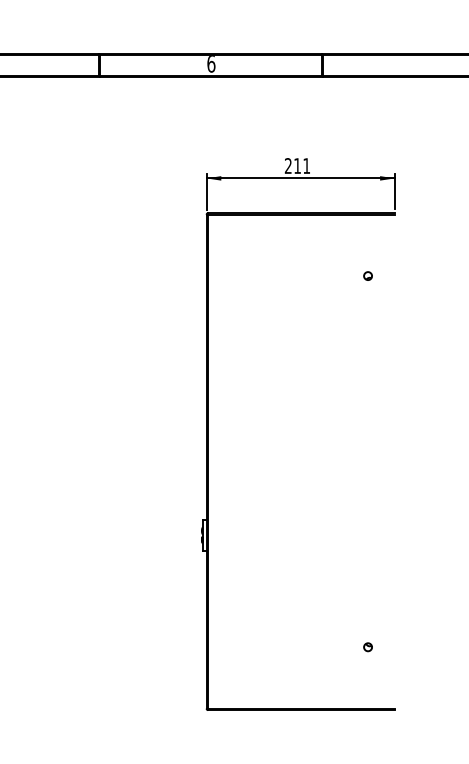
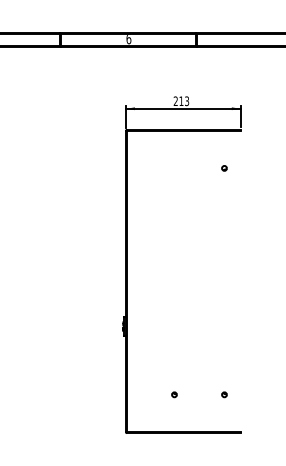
text: (307, 166) -> (187, 101), 211 -> 213
part: (286, 646) -> (174, 394), added

